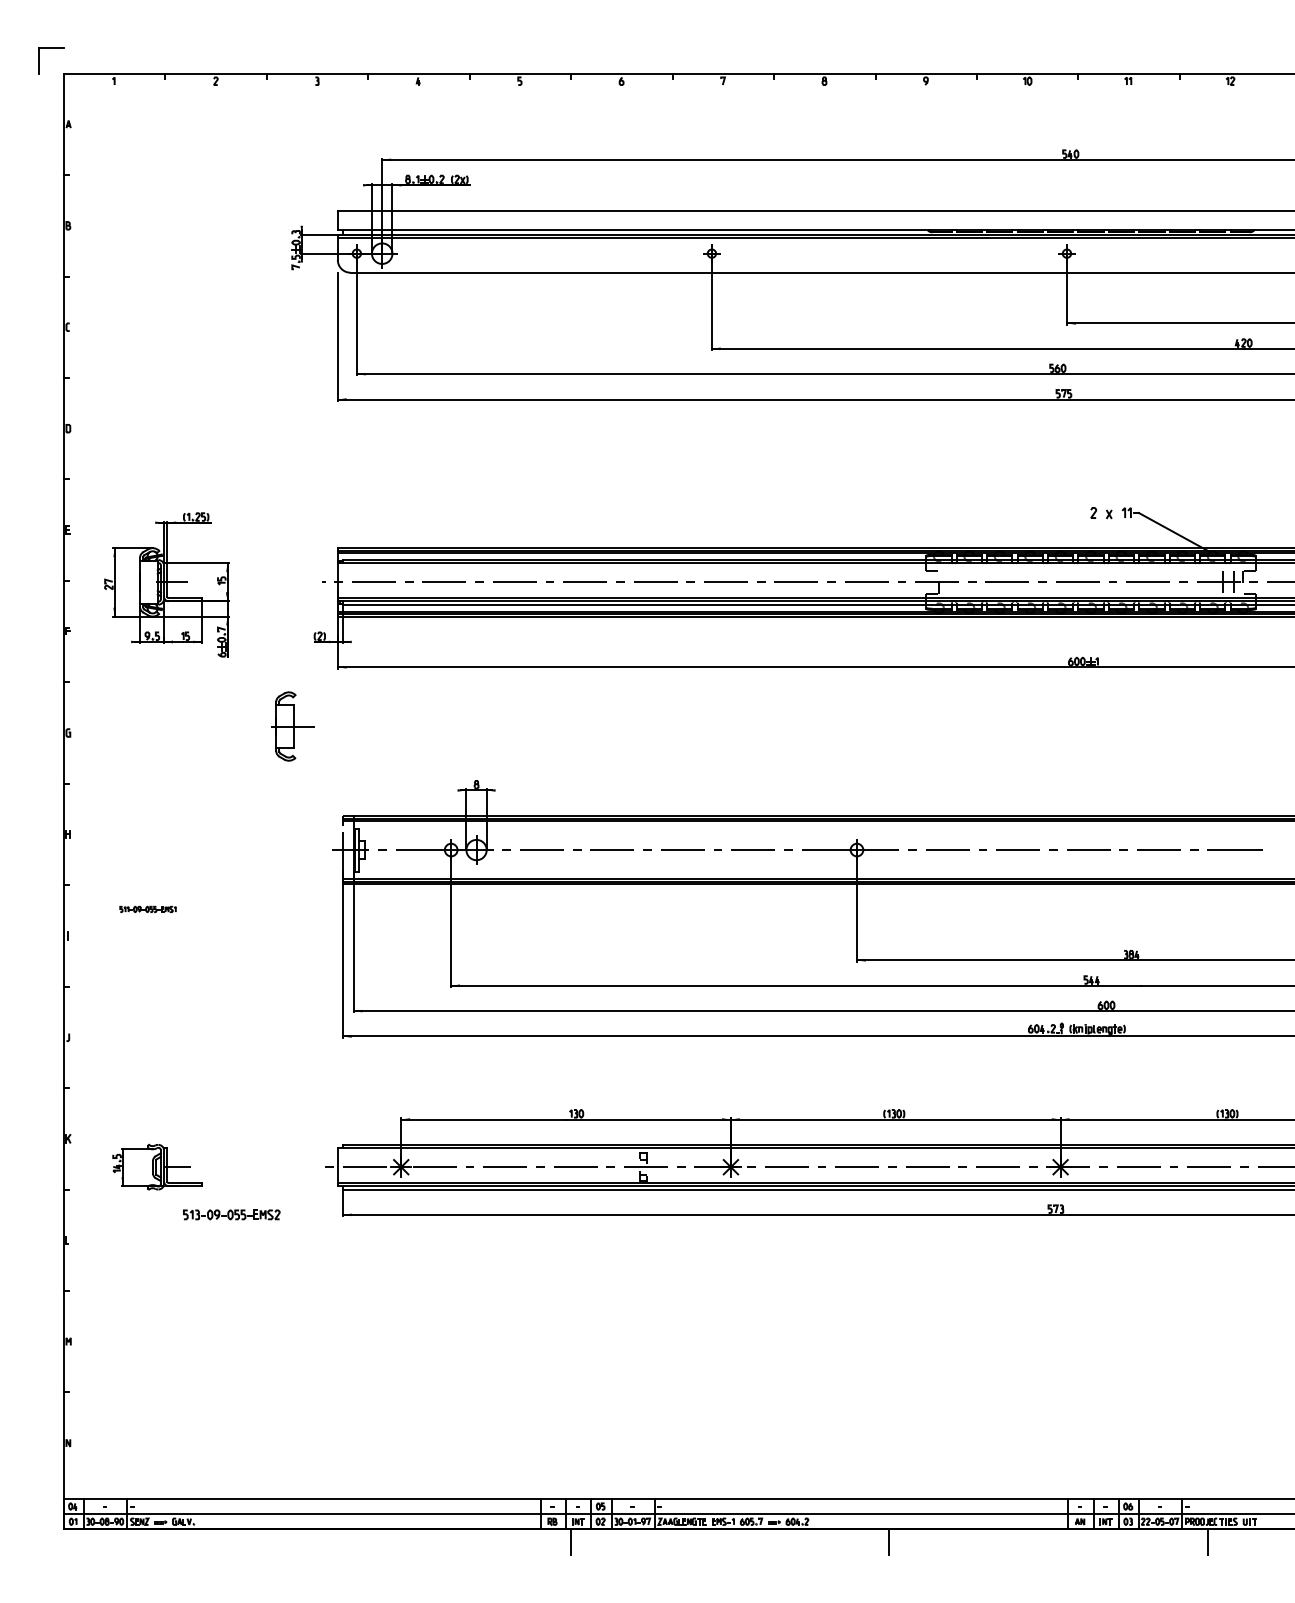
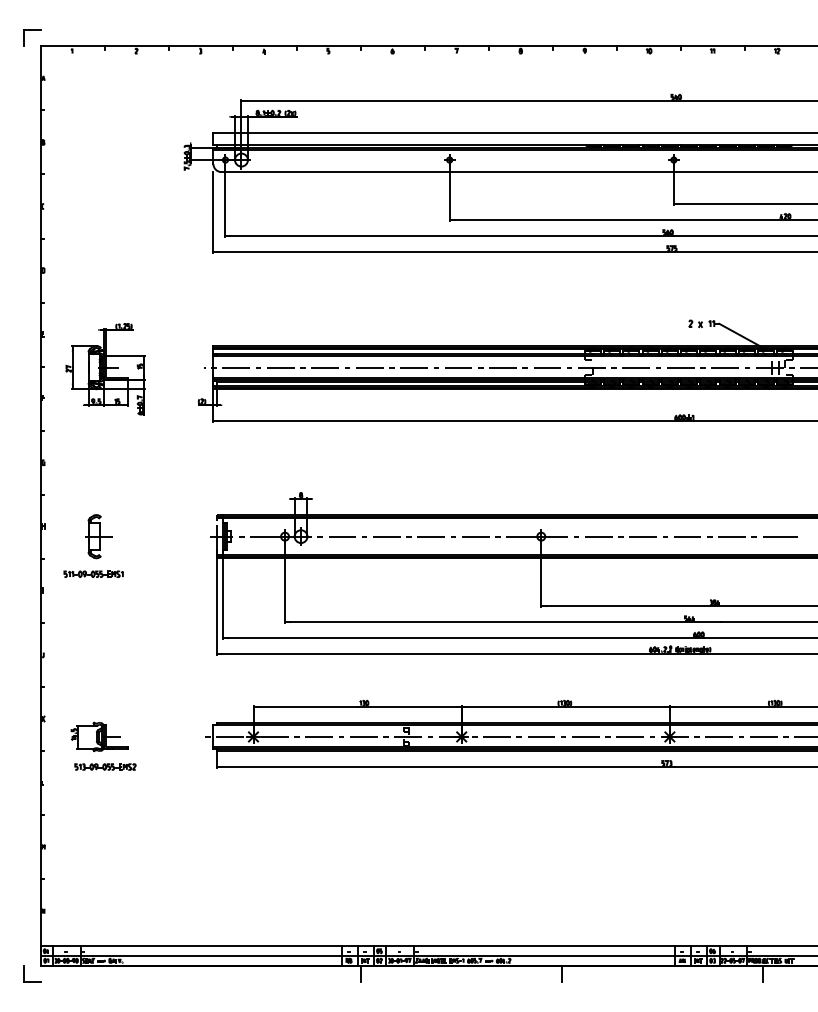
part: (291, 726) -> (98, 536), moved
part: (147, 908) -> (93, 573), size x1.67
part: (231, 1214) -> (105, 766), moved
part: (38, 1541) -> (24, 973), added

